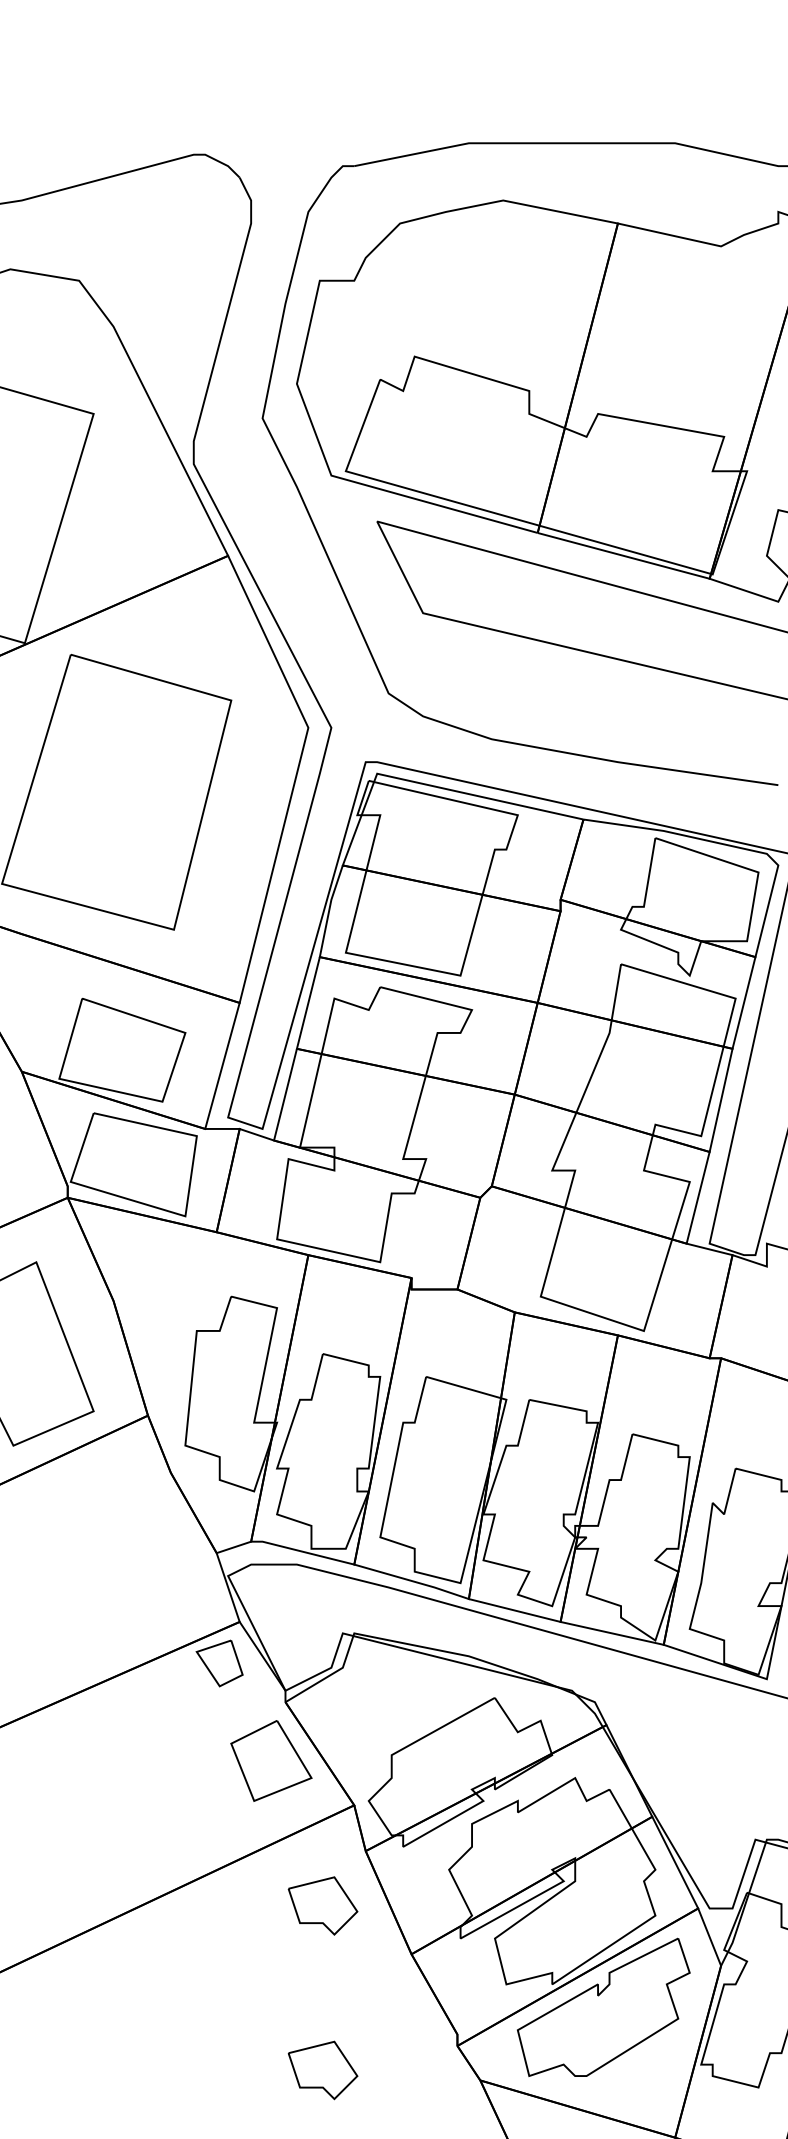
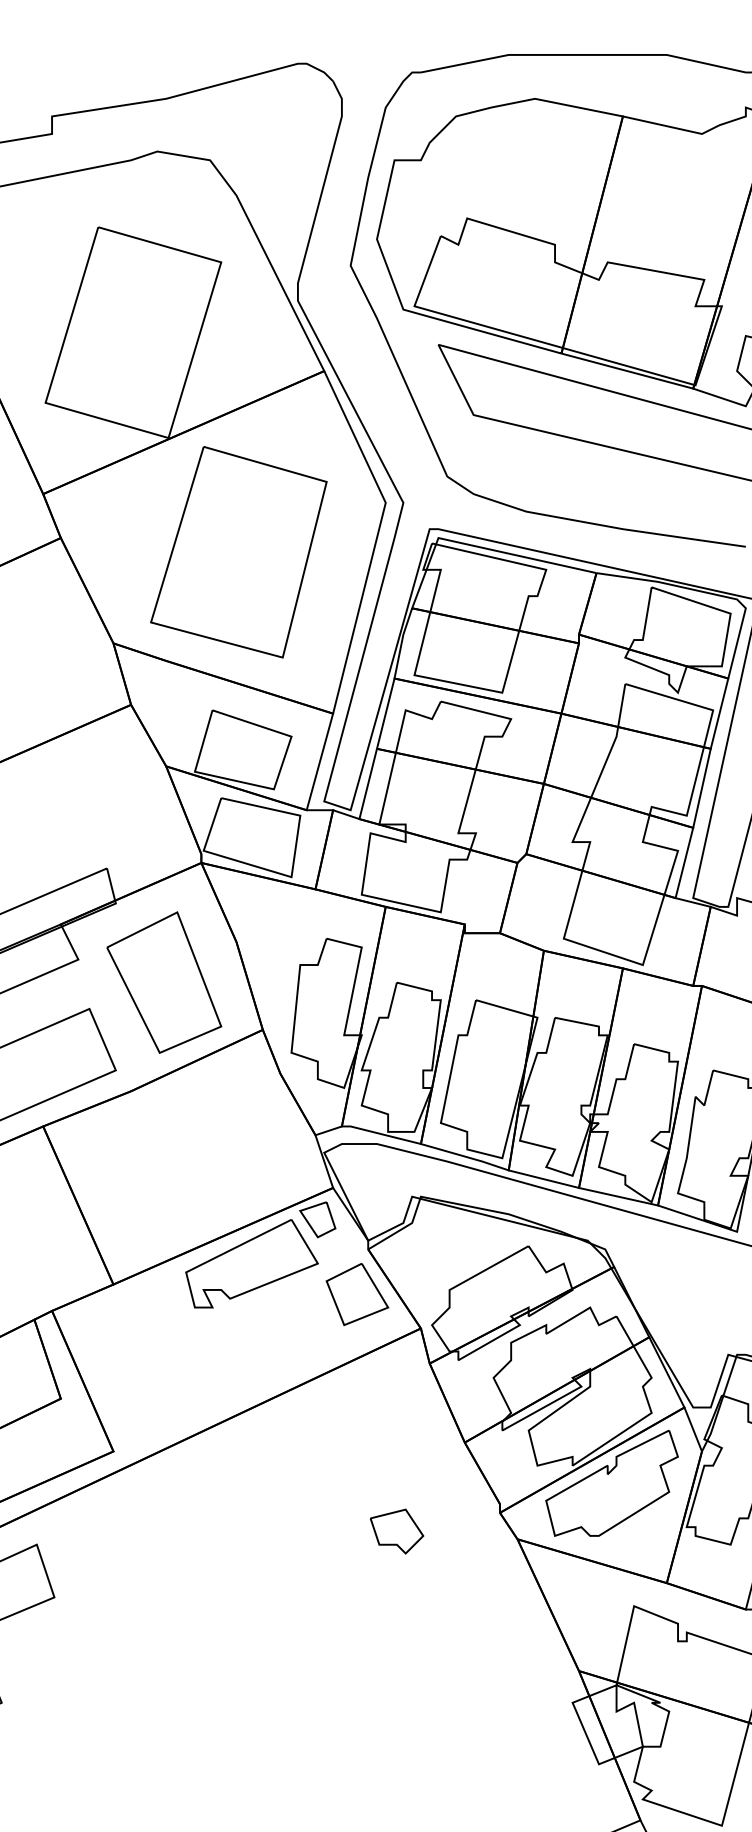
part: (133, 1720) -> (251, 1263), added
part: (323, 1905) -> (397, 1405), removed

